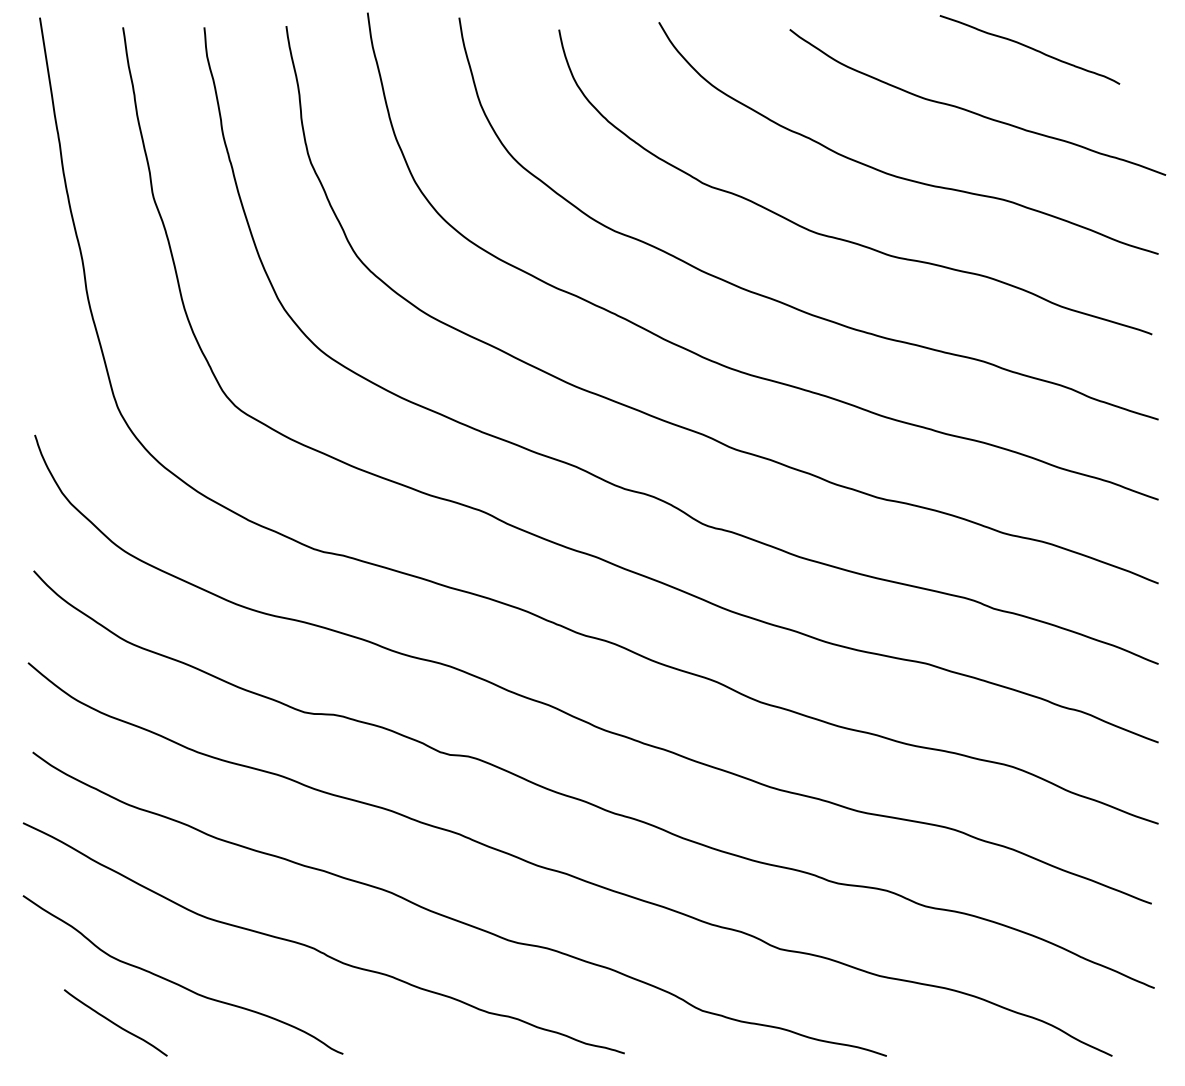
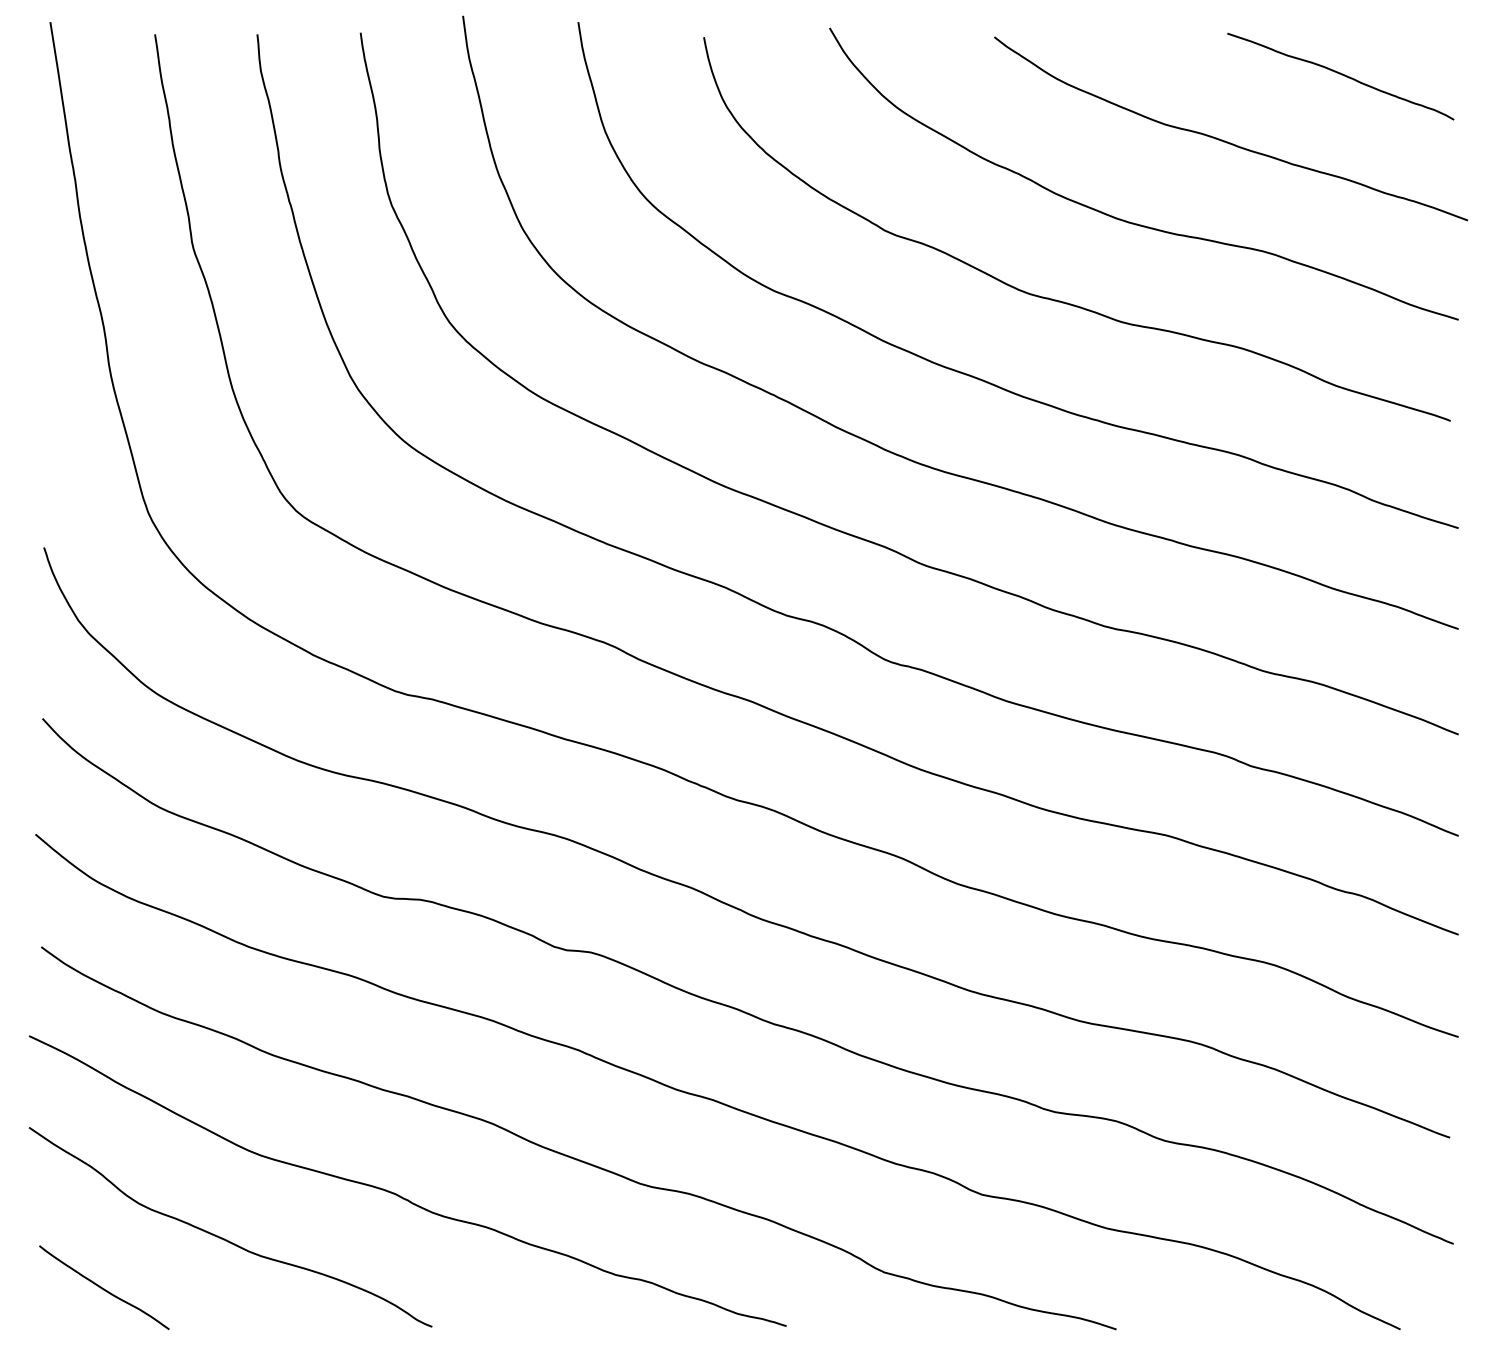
curve: (1029, 48) -> (1340, 74), moved
curve: (114, 1022) -> (102, 1287), moved

